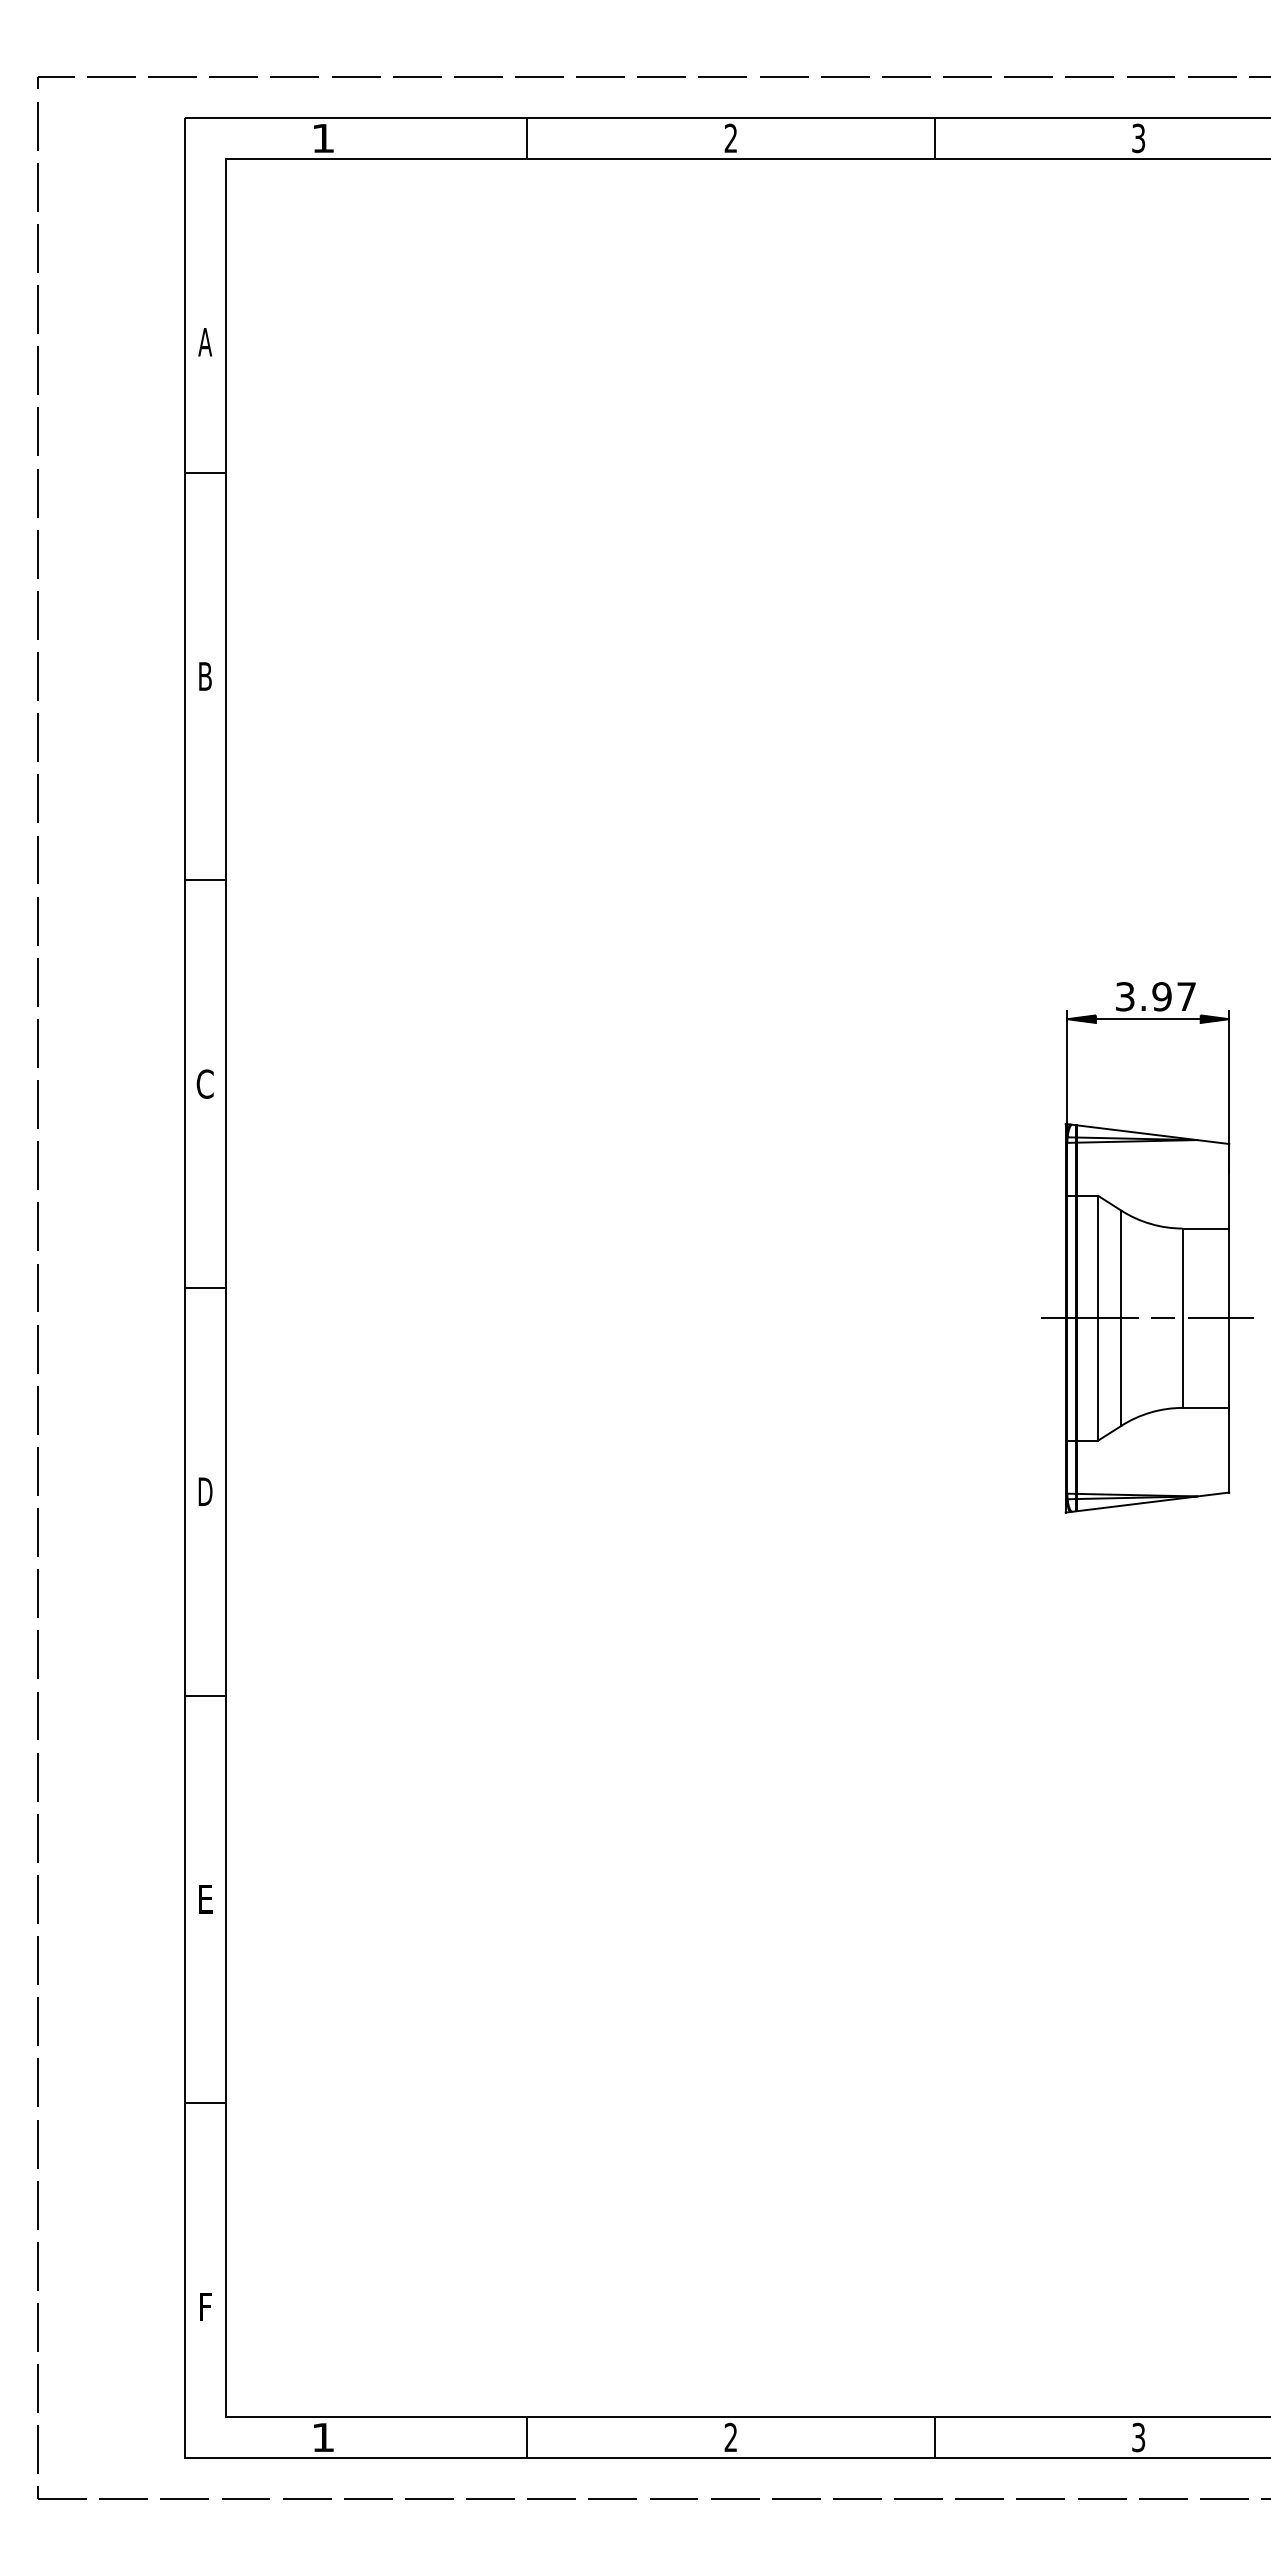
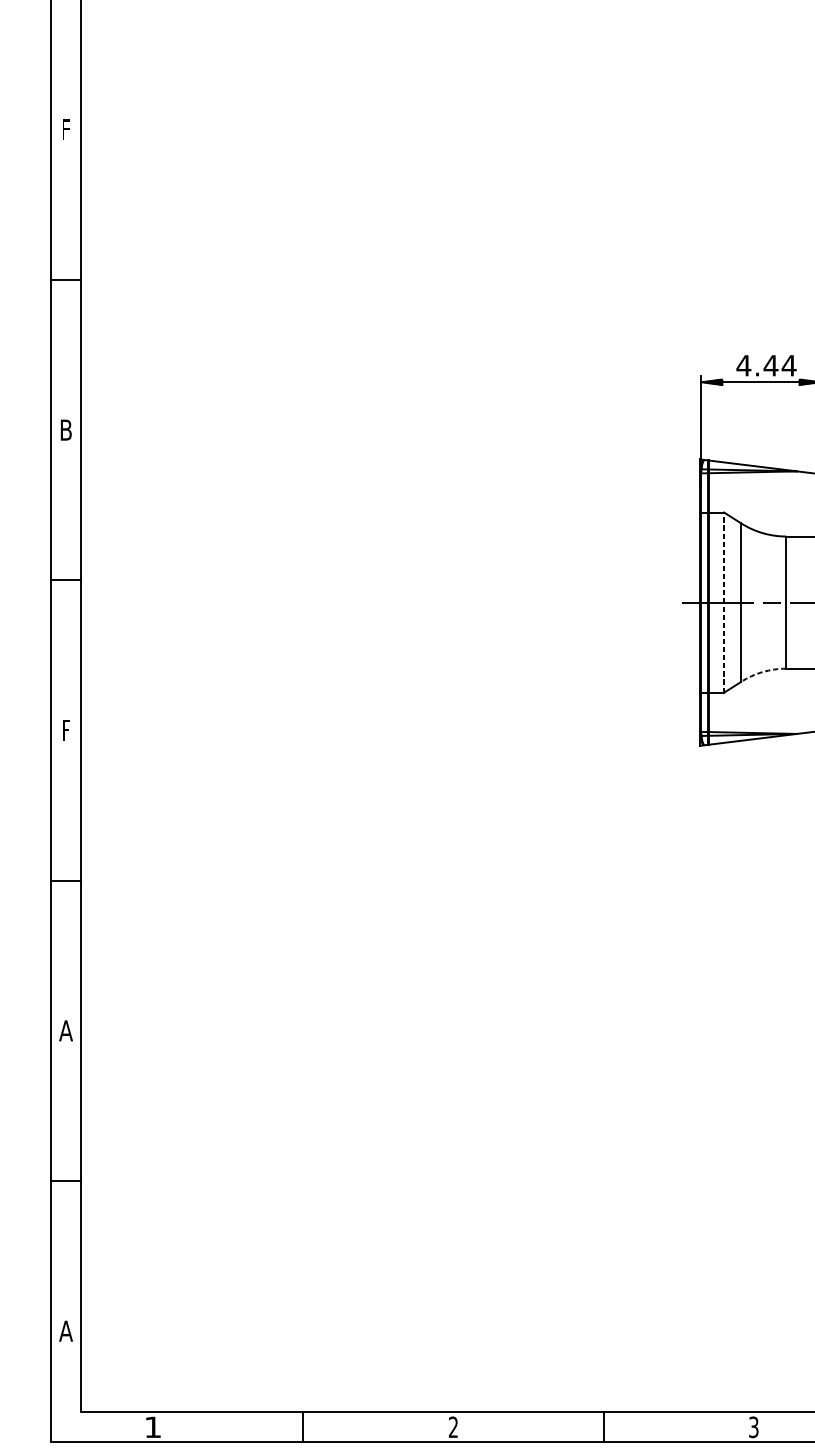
text: (205, 676) -> (66, 129), B -> F
text: (1155, 996) -> (766, 365), 3.97 -> 4.44
text: (204, 1083) -> (65, 429), C -> B
line: (1098, 1317) -> (724, 602), solid -> dashed
arc: (1150, 1412) -> (762, 672), solid -> dashed
text: (205, 1491) -> (66, 730), D -> F
text: (204, 1899) -> (65, 1030), E -> A
text: (204, 2306) -> (65, 1330), F -> A

